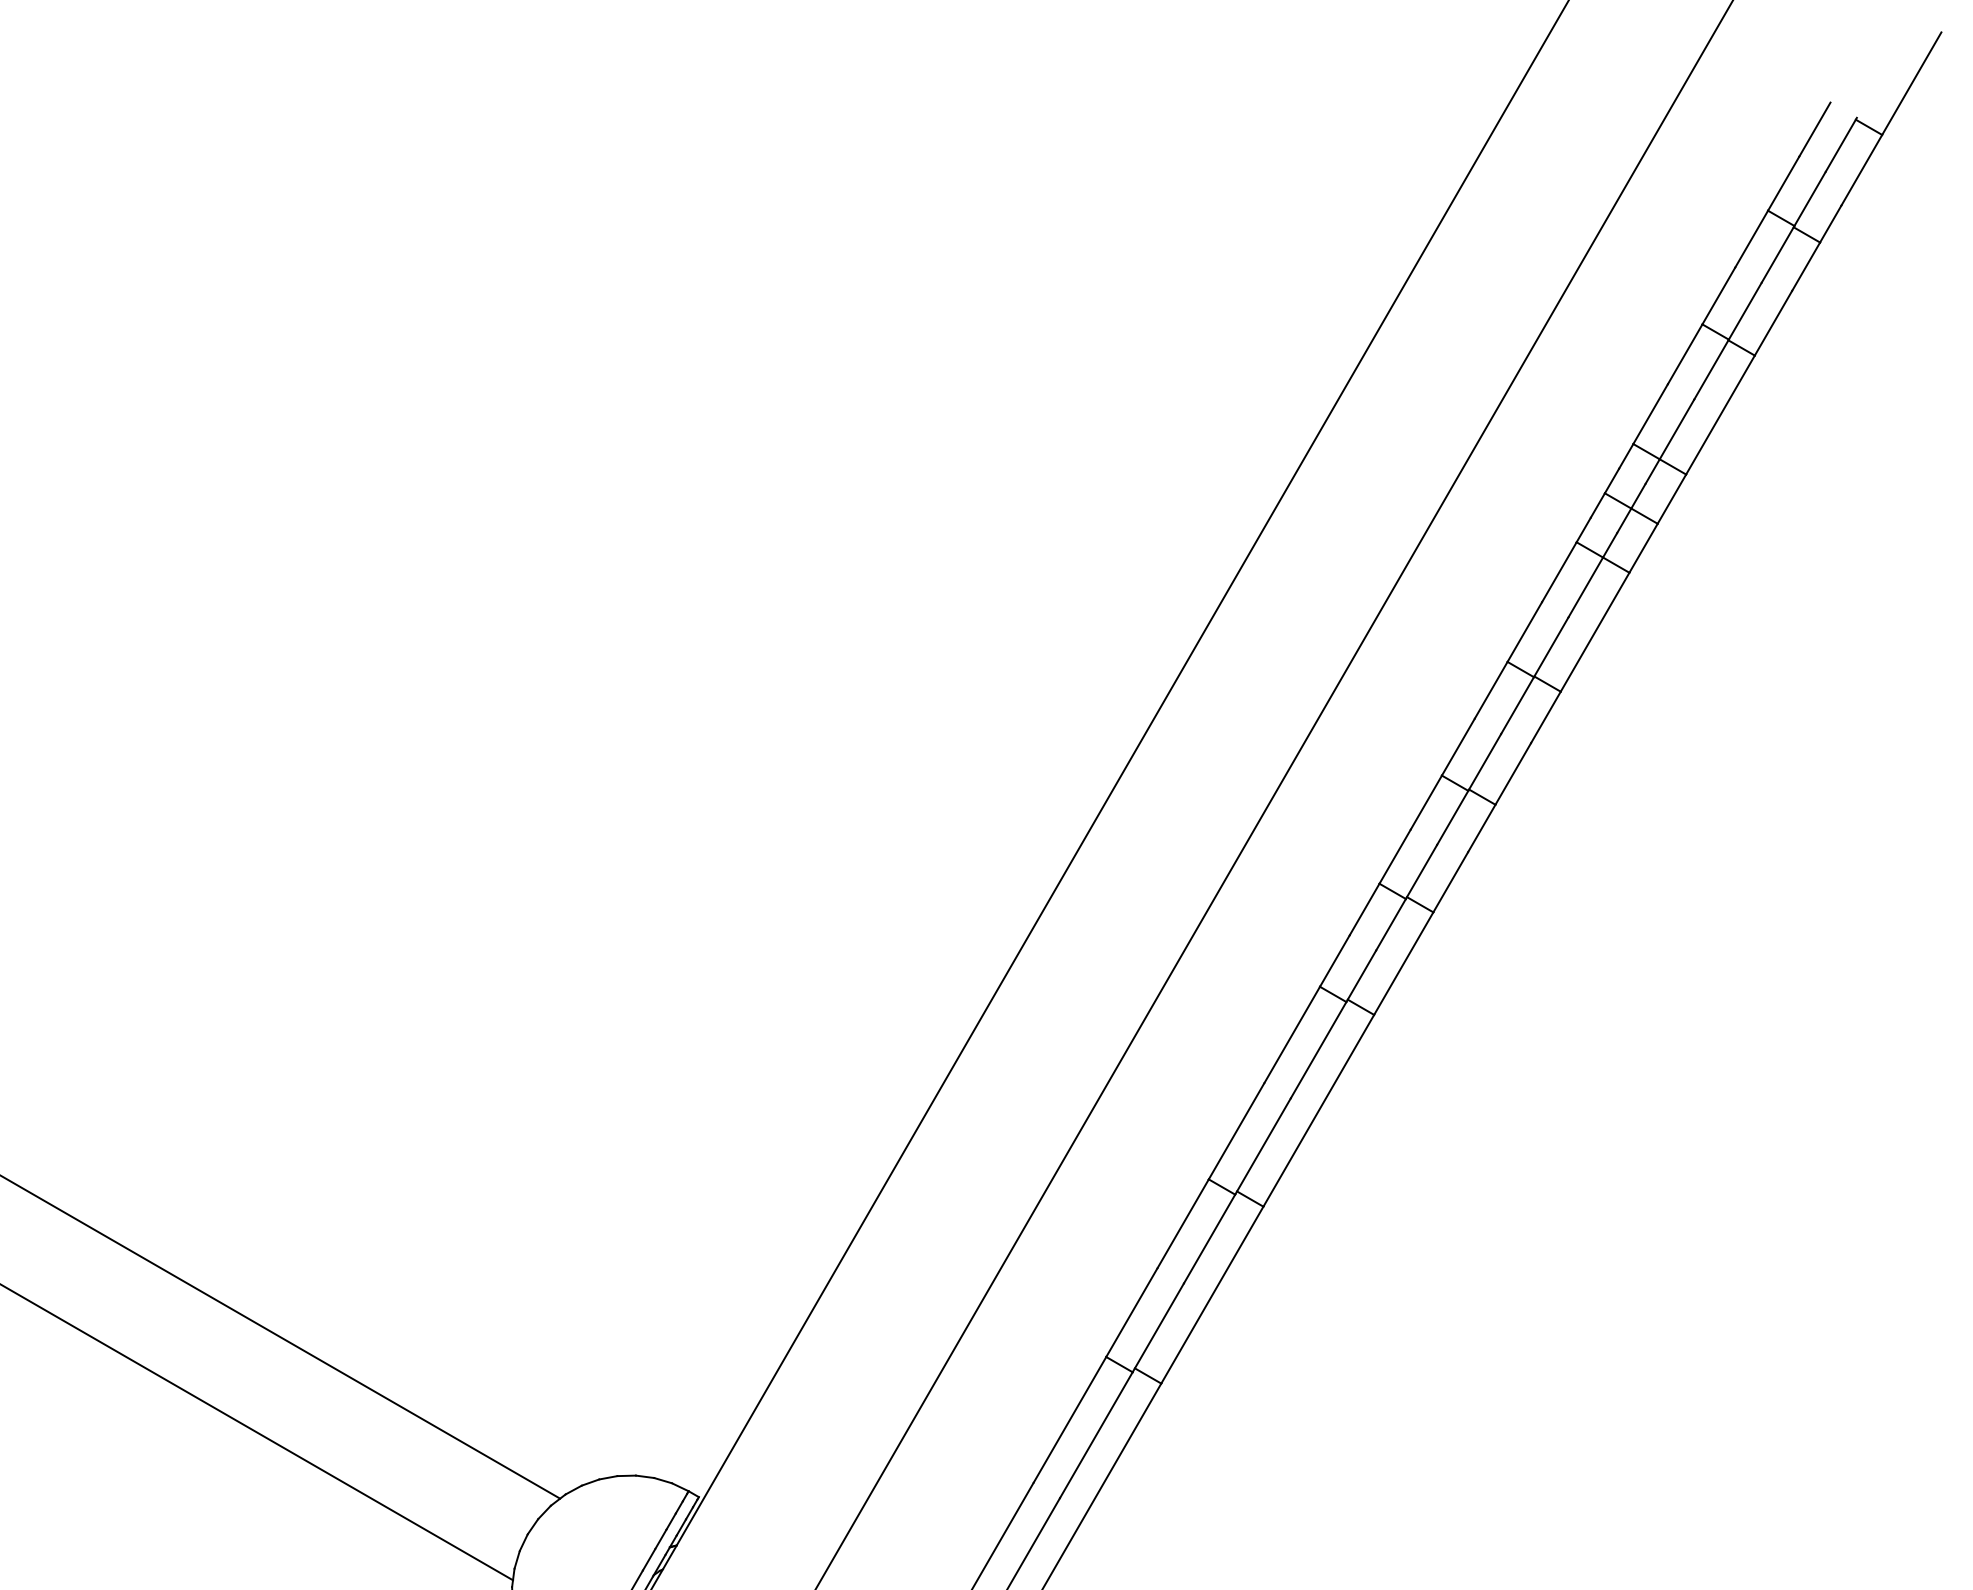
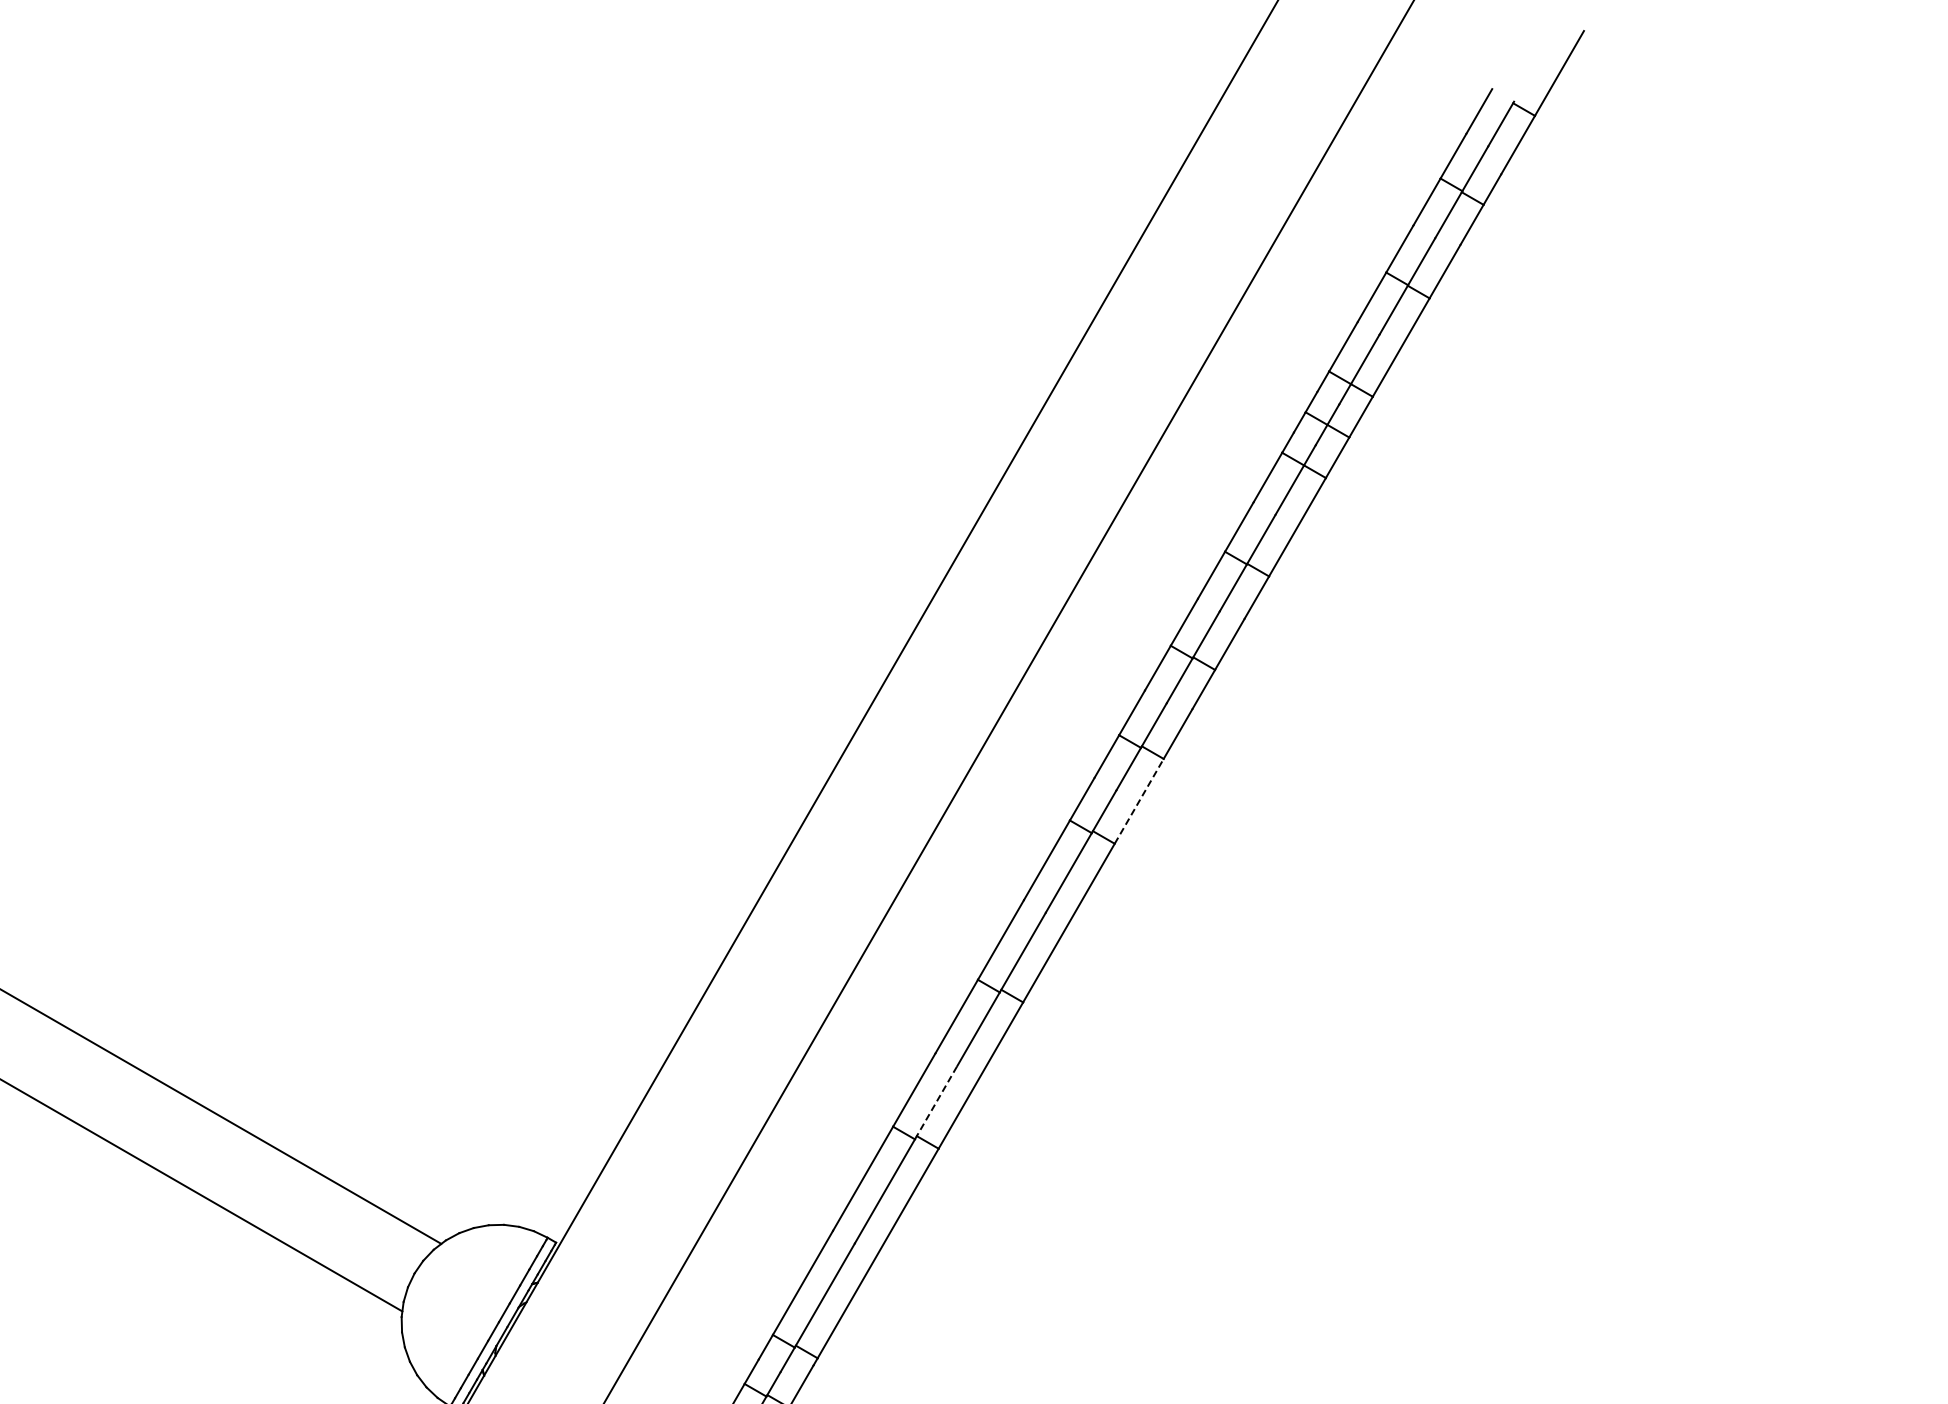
line: (1404, 963) -> (1139, 801), solid -> dashed
line: (1158, 1327) -> (936, 1102), solid -> dashed

